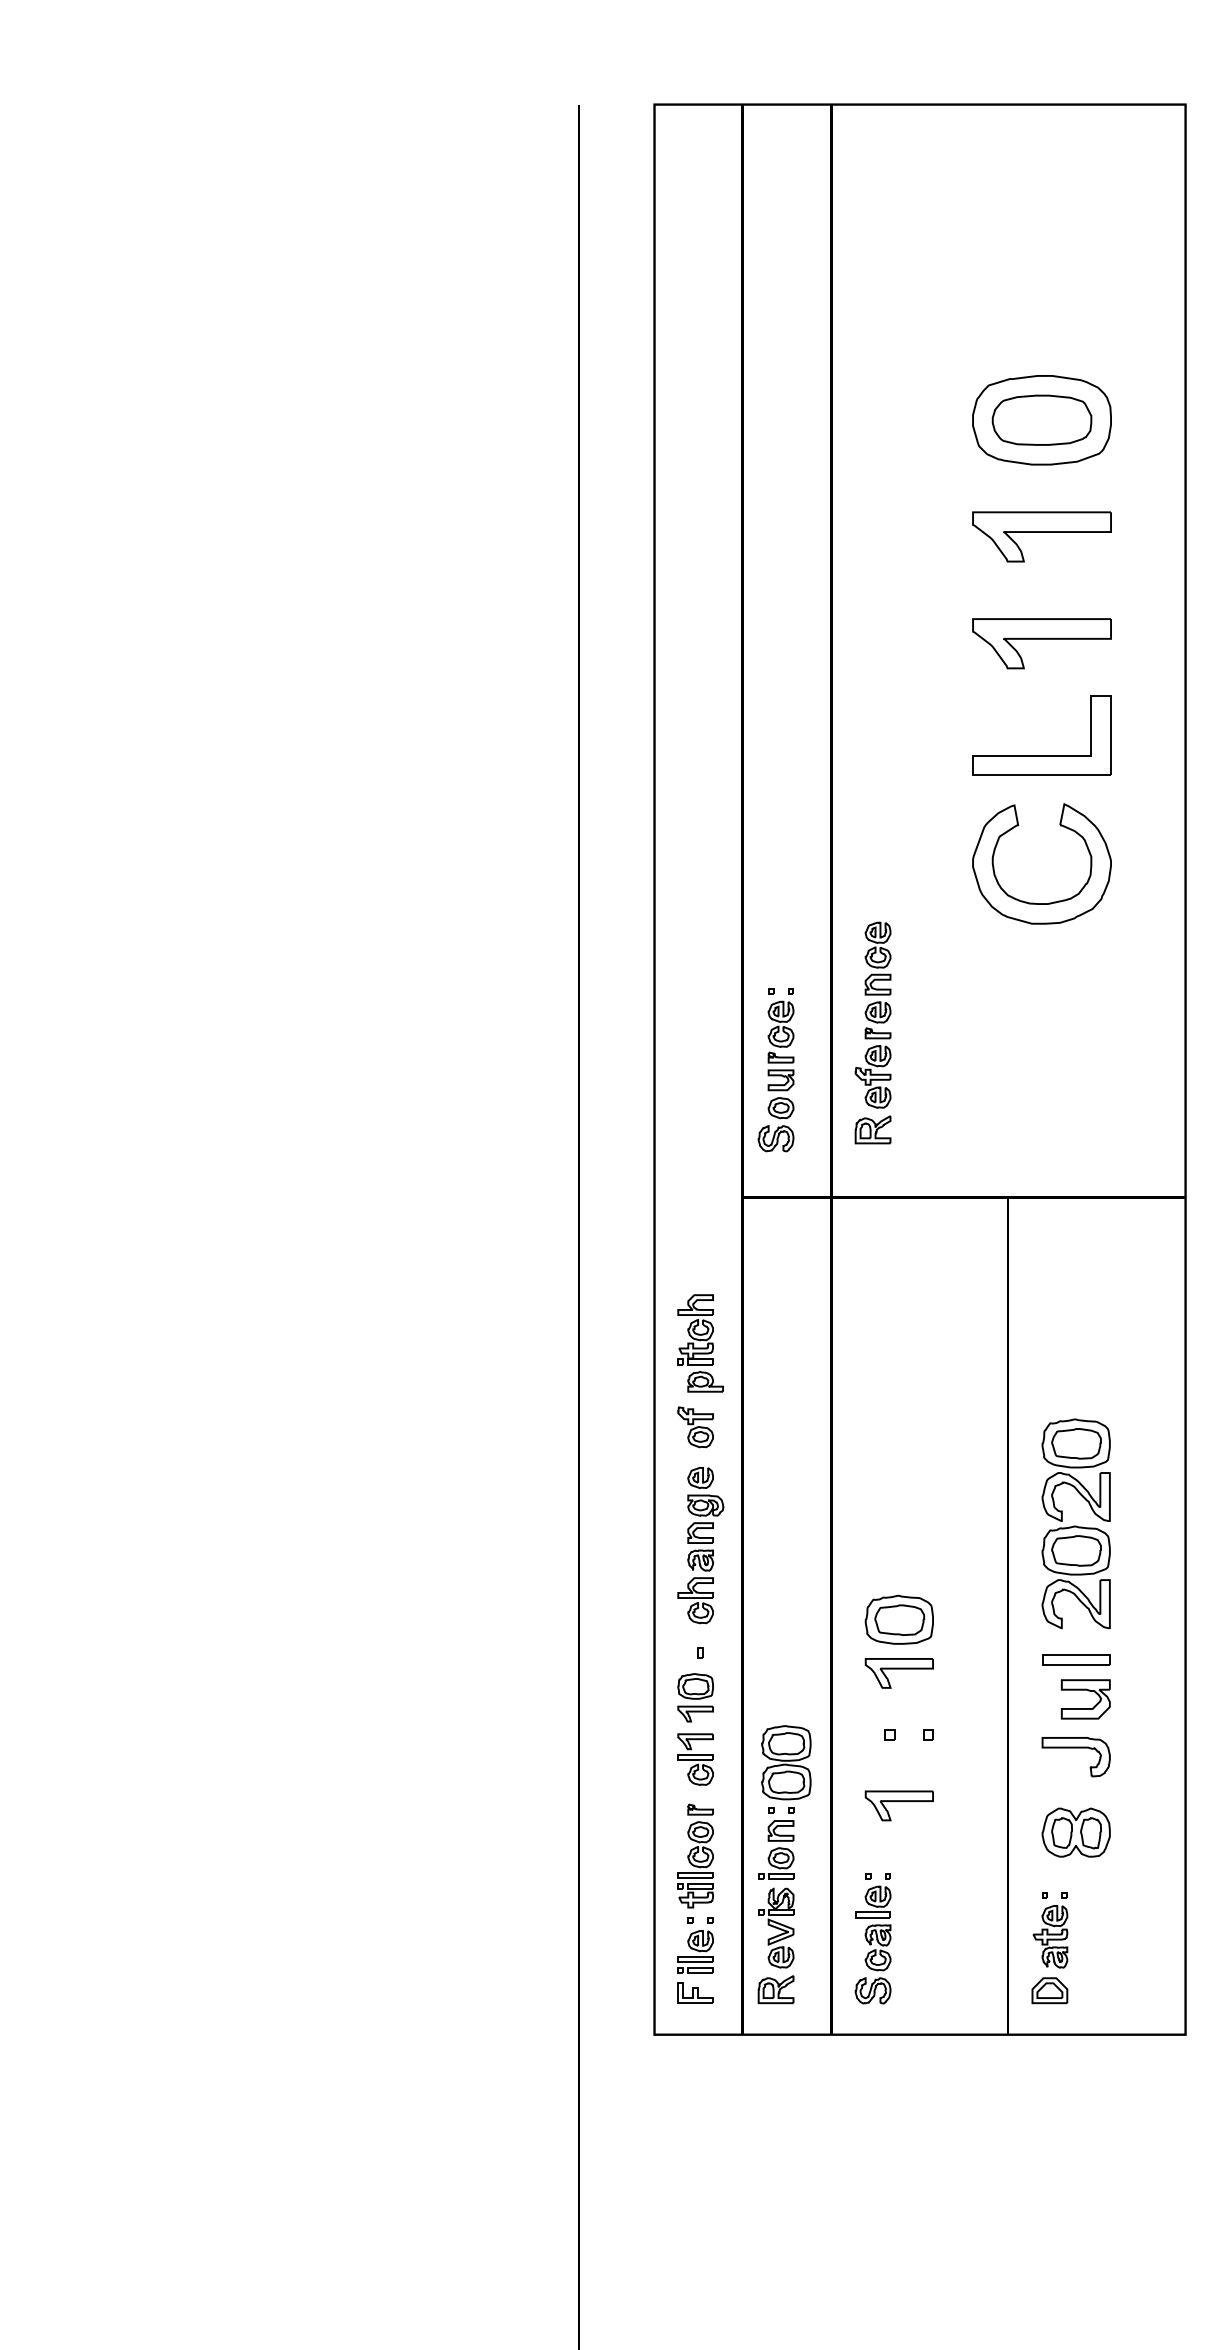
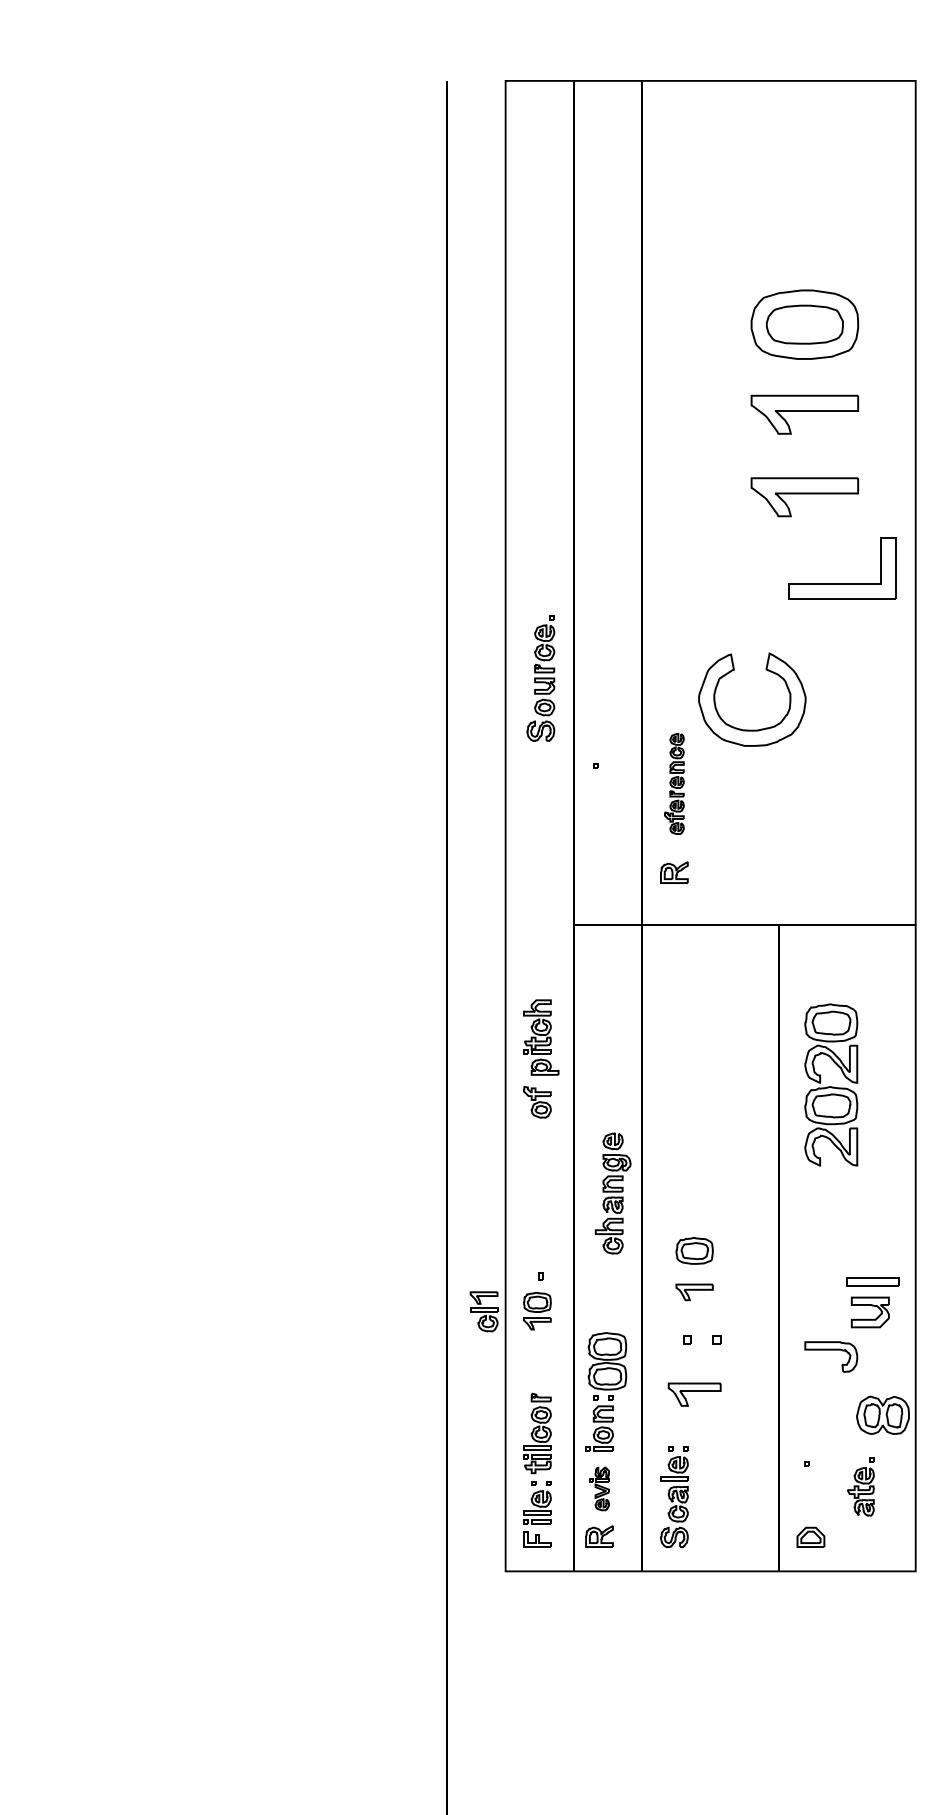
part: (1041, 755) -> (842, 583), moved
part: (1034, 902) -> (746, 729), moved
part: (872, 1014) -> (673, 783), size x0.7
part: (775, 1070) -> (540, 678), moved
part: (1075, 1523) -> (830, 1084), moved
part: (700, 1545) -> (612, 1193), moved
part: (898, 1619) -> (694, 1250), size x0.7
part: (1076, 1659) -> (873, 1281), moved
part: (898, 1673) -> (694, 1292), size x0.7
part: (1088, 1691) -> (872, 1306), moved
part: (695, 1759) -> (483, 1311), moved
part: (1075, 1832) -> (882, 1415), moved
part: (776, 1927) -> (599, 1488), size x0.7
part: (1050, 1930) -> (860, 1487), moved

